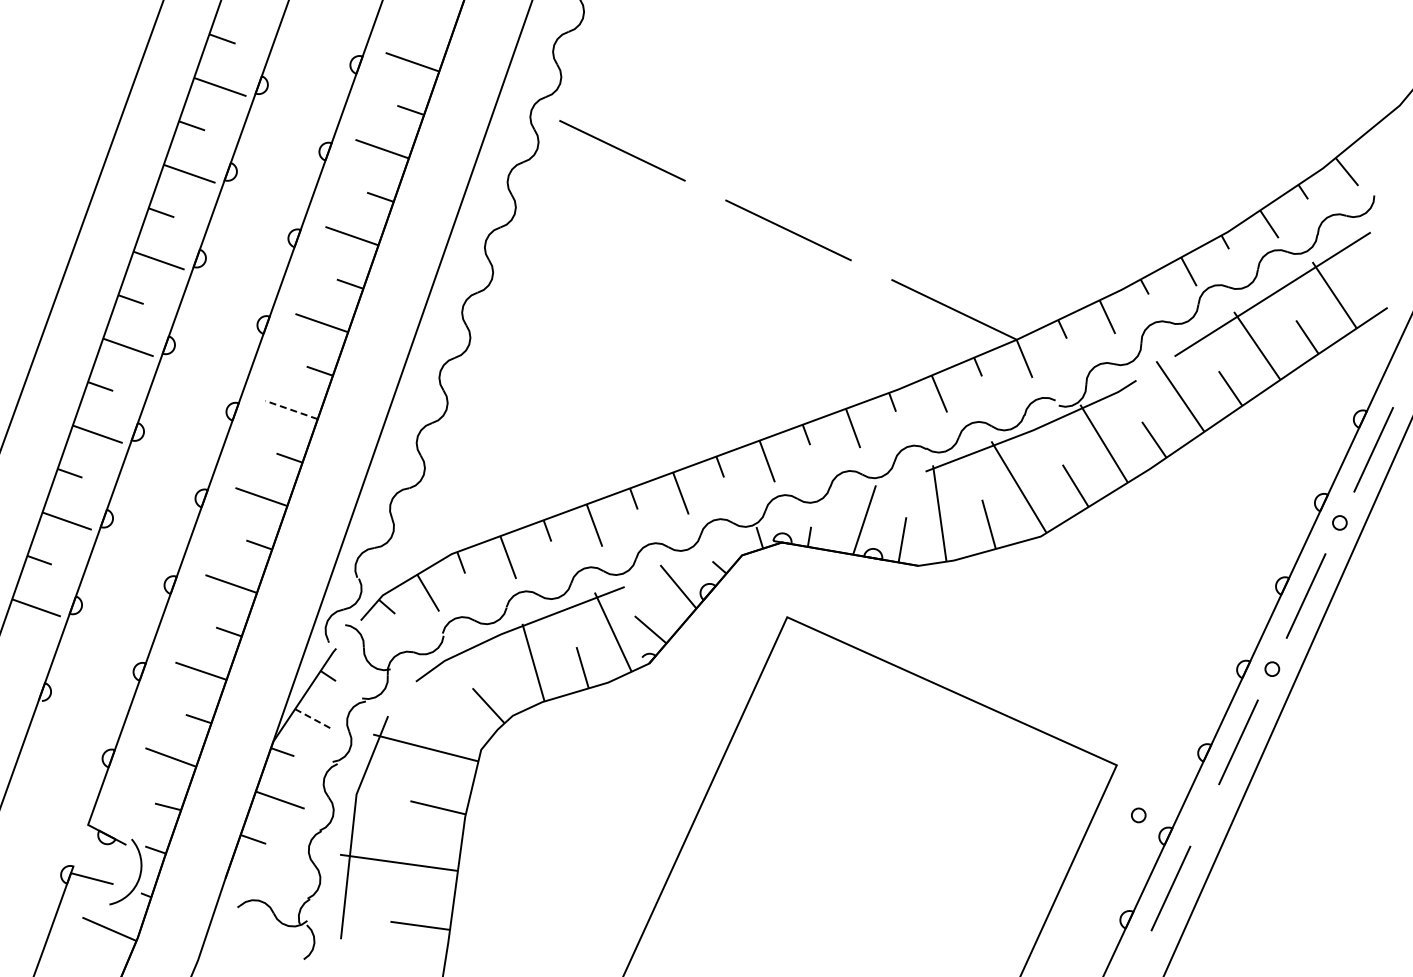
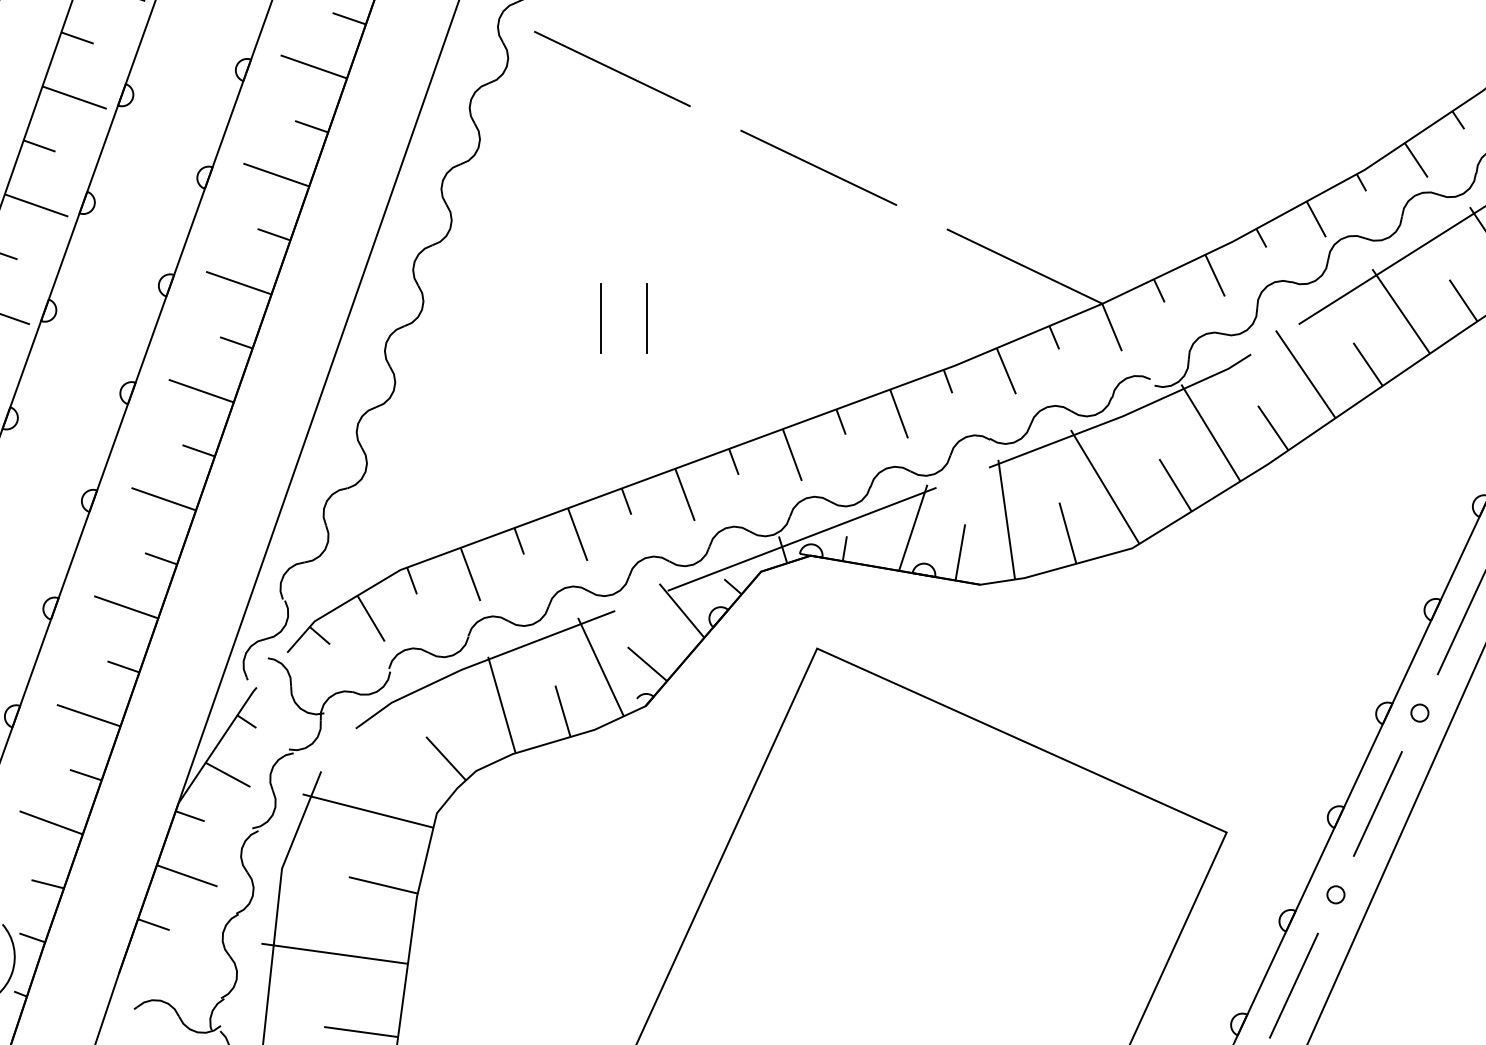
line: (613, 351) -> (601, 318), added
line: (650, 351) -> (647, 318), added
line: (291, 410) -> (201, 391), dashed -> solid
line: (774, 529) -> (801, 539), added
line: (313, 718) -> (228, 774), dashed -> solid
circle: (1138, 815) -> (1335, 894), moved

